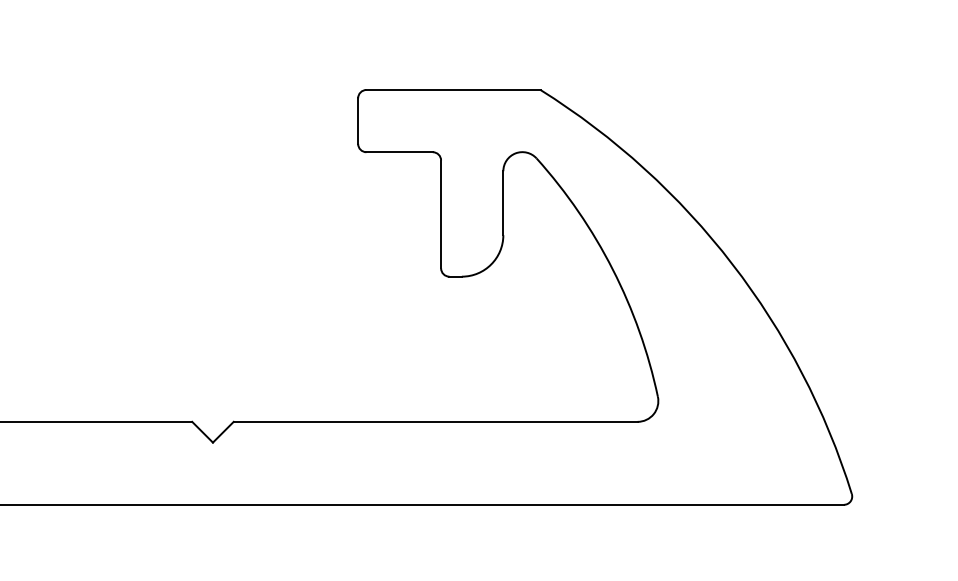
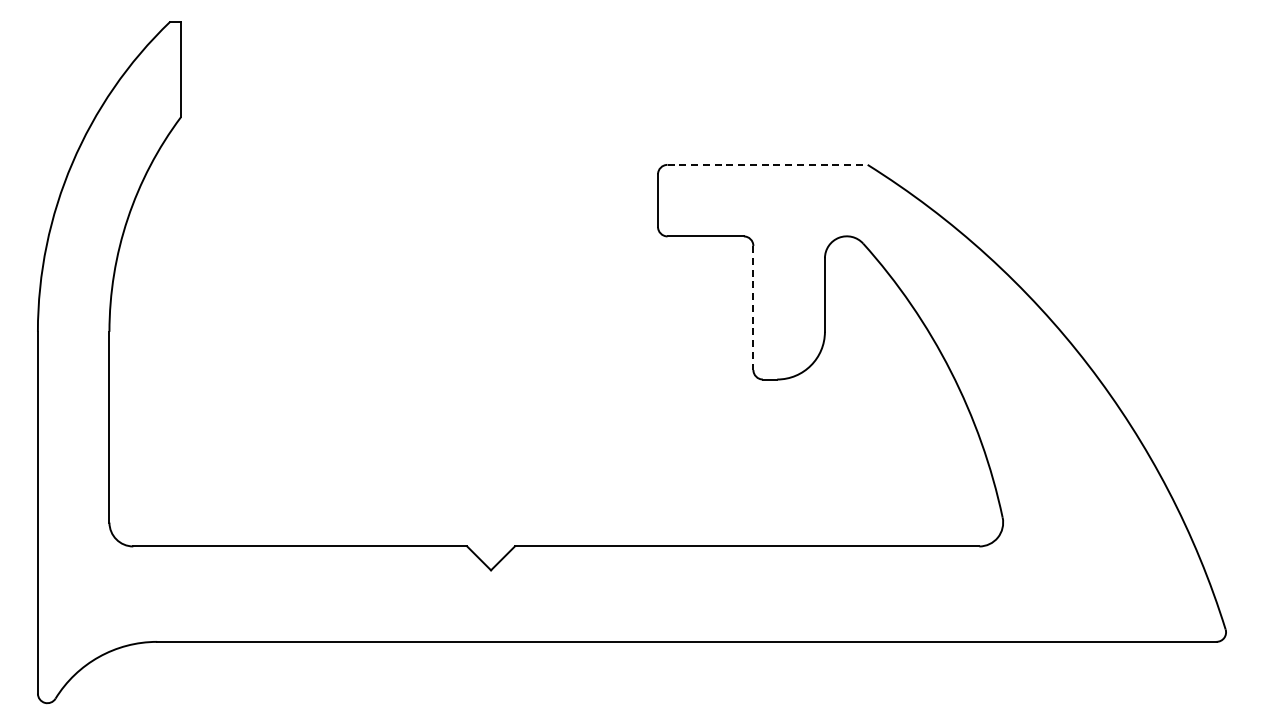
line: (454, 89) -> (768, 164), solid -> dashed
line: (441, 214) -> (753, 308), solid -> dashed

